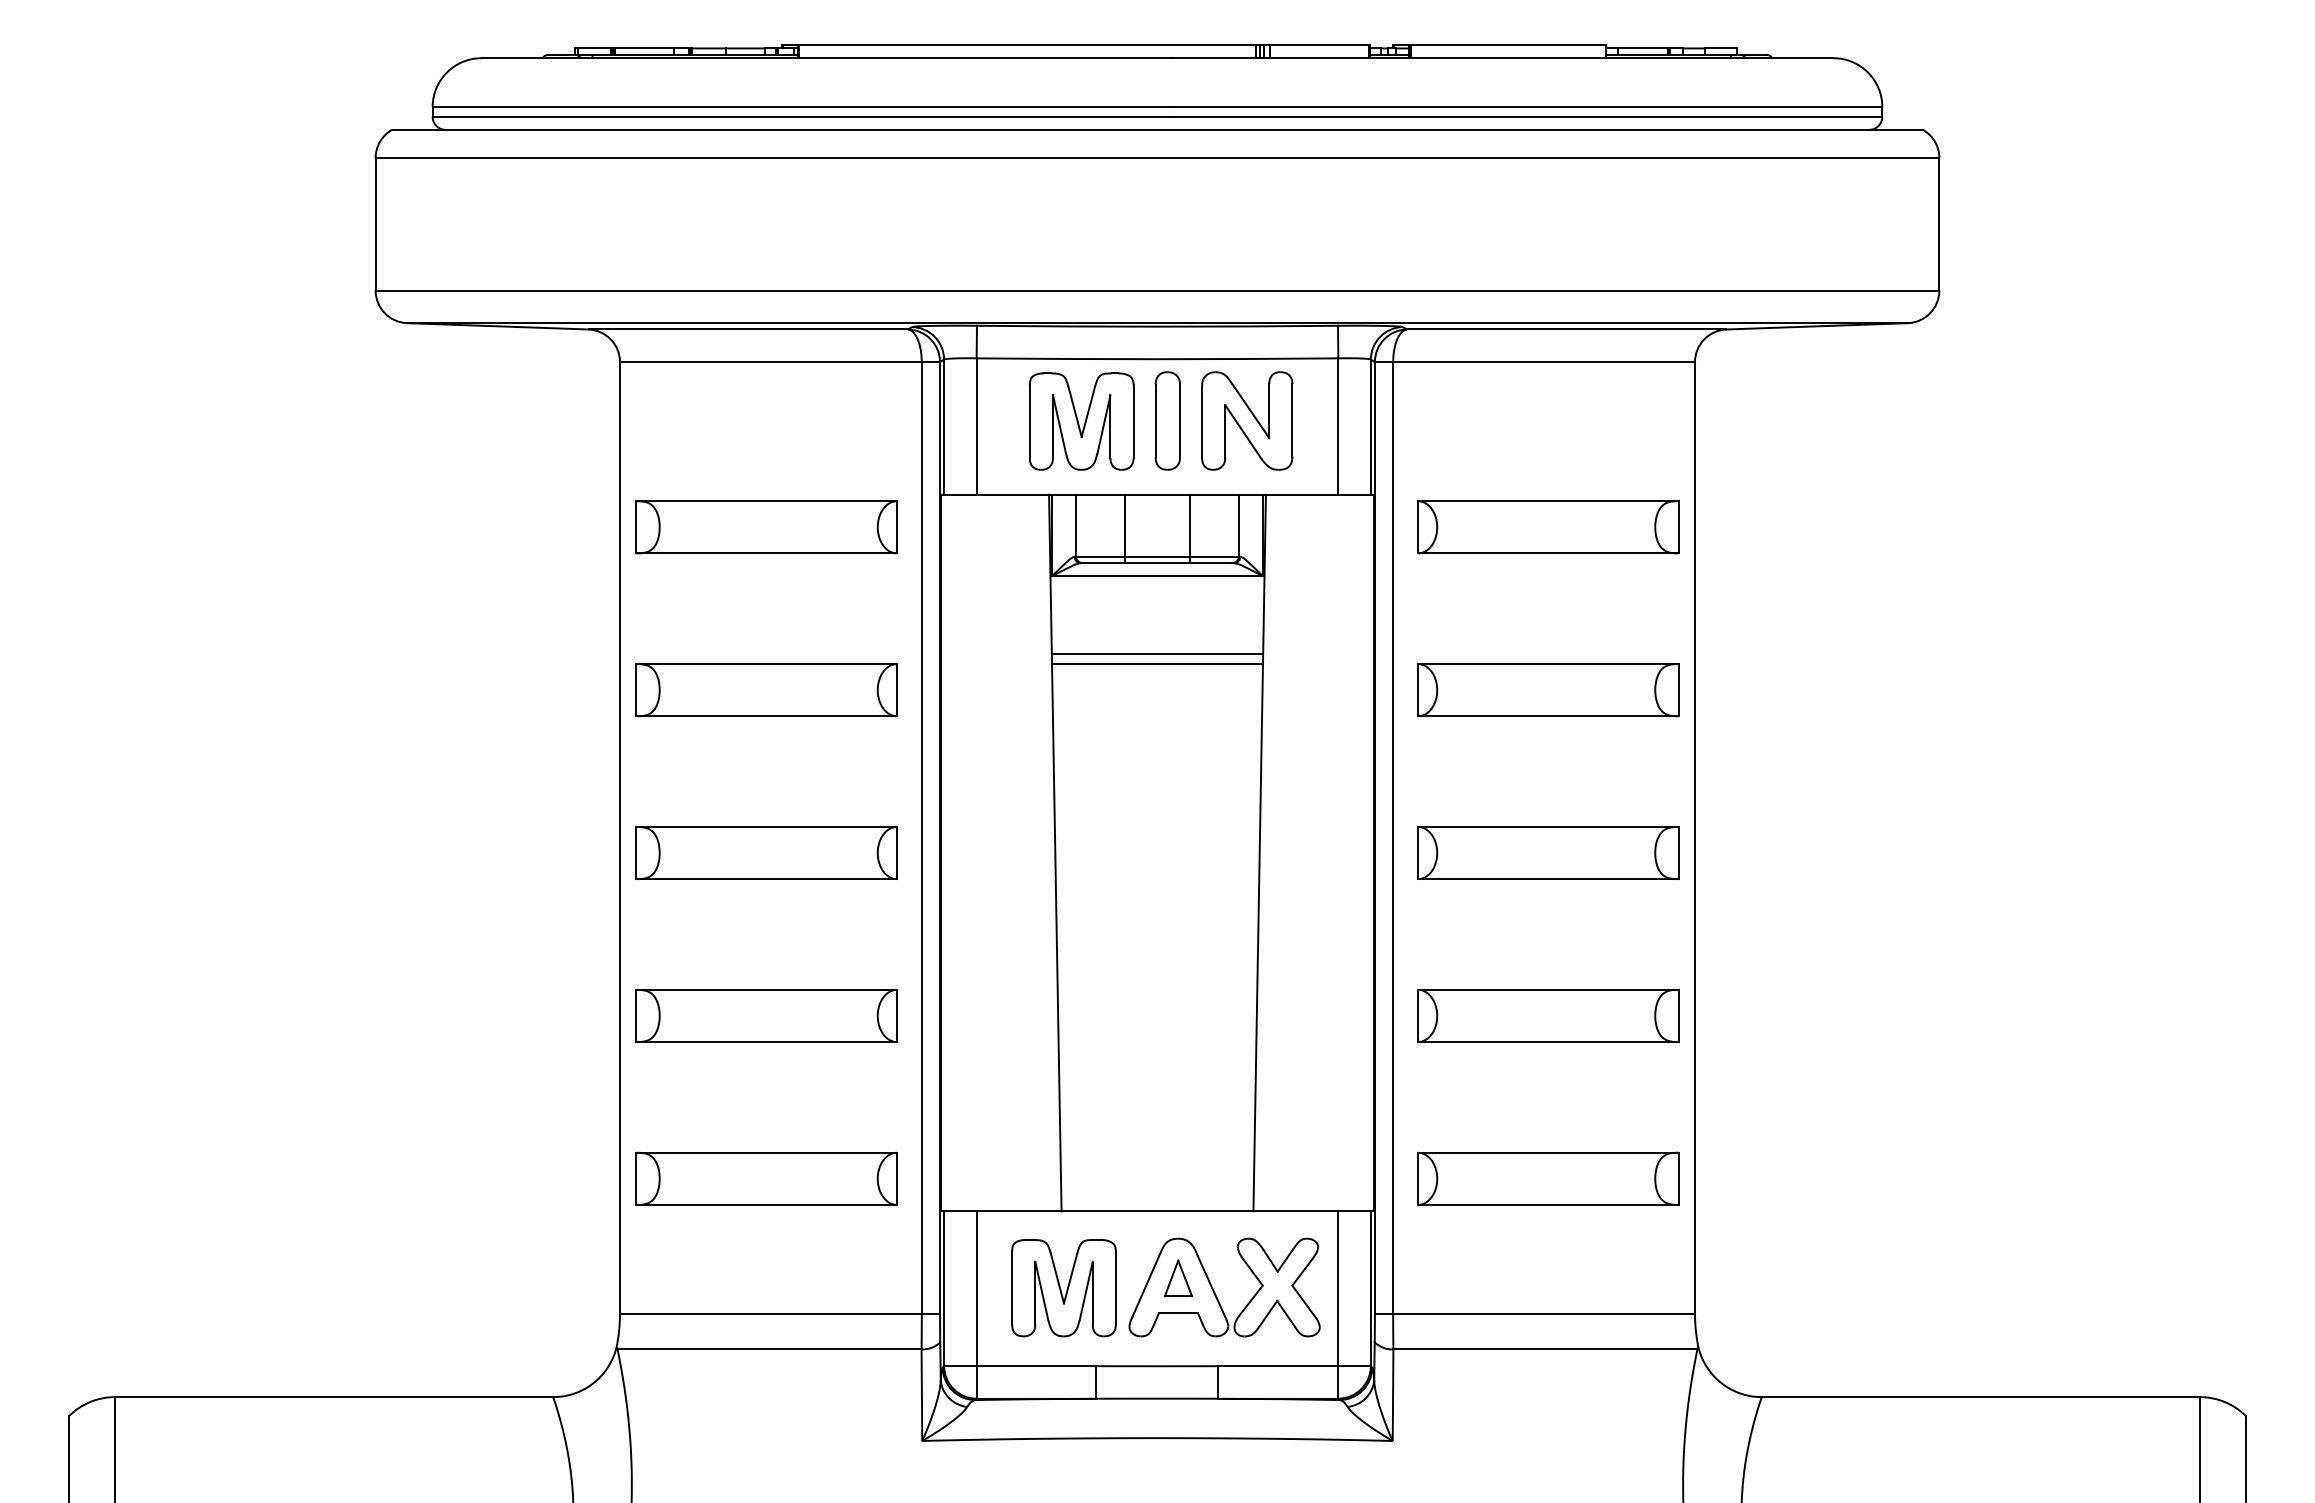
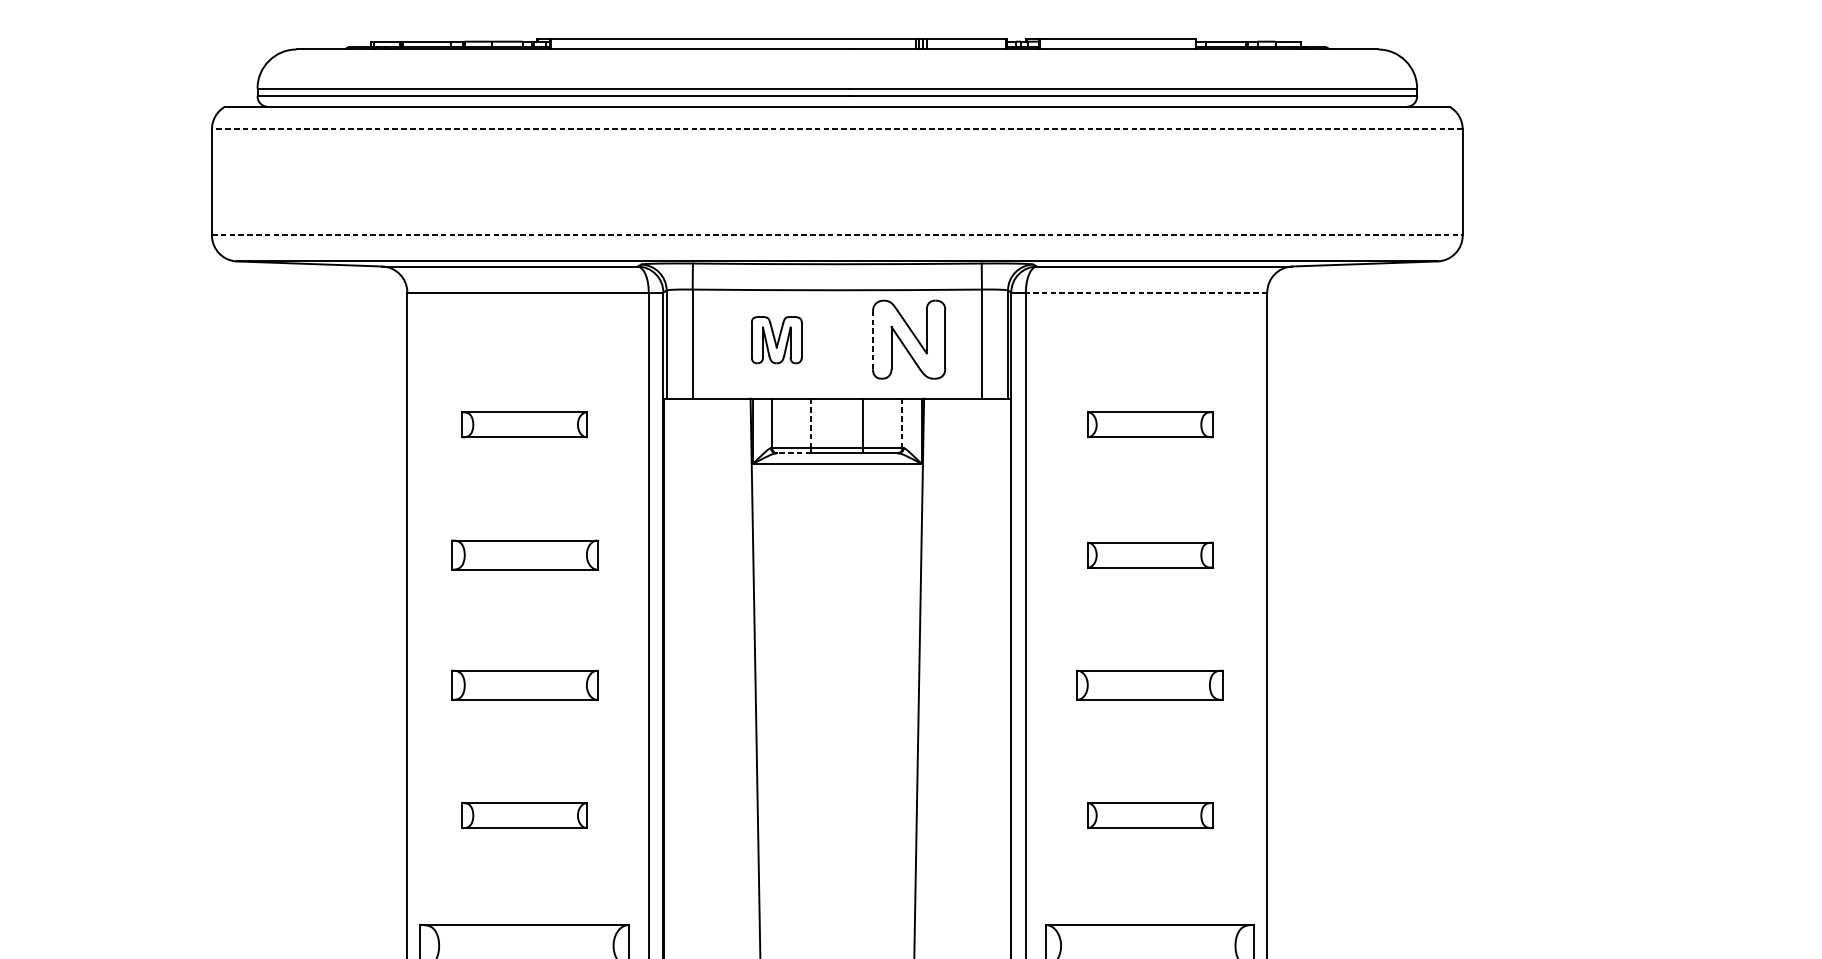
line: (1157, 158) -> (837, 129), solid -> dashed
line: (1157, 290) -> (837, 235), solid -> dashed
line: (1544, 362) -> (1146, 292), solid -> dashed
part: (1167, 420) -> (845, 339), removed
part: (1081, 421) -> (776, 340), size x0.6
line: (1202, 422) -> (873, 340), solid -> dashed
line: (1124, 525) -> (810, 423), solid -> dashed
line: (1238, 525) -> (902, 423), solid -> dashed
part: (766, 527) -> (524, 424), size x0.6
part: (1548, 527) -> (1150, 424), size x0.6
line: (1103, 563) -> (794, 453), solid -> dashed
line: (1157, 654) -> (837, 526), removed
line: (1156, 664) -> (836, 534), removed
part: (766, 690) -> (524, 555), size x0.7
part: (1548, 690) -> (1150, 555), size x0.6
part: (766, 852) -> (524, 684), size x0.7
part: (1548, 852) -> (1150, 684), size x0.7
part: (766, 1015) -> (524, 815), size x0.6
part: (1548, 1015) -> (1150, 815), size x0.6

